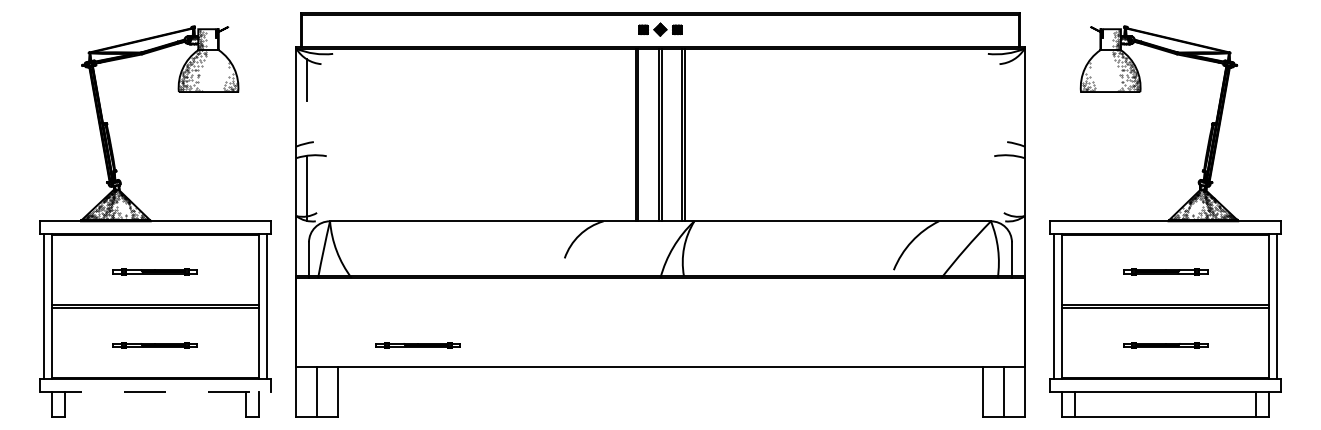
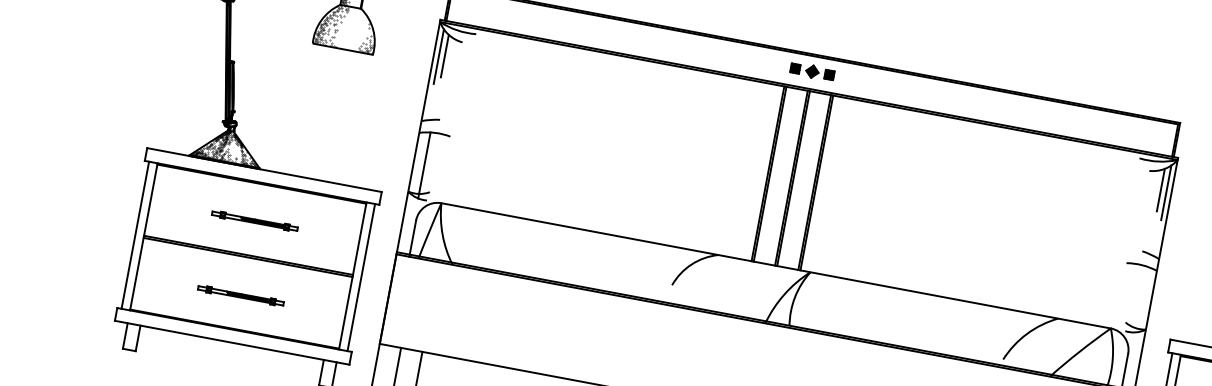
line: (1013, 80) -> (1160, 190), added
line: (301, 81) -> (439, 56), added
line: (1019, 81) -> (1166, 192), added
part: (417, 345) -> (506, 345), removed
line: (155, 391) -> (232, 342), dashed -> solid

